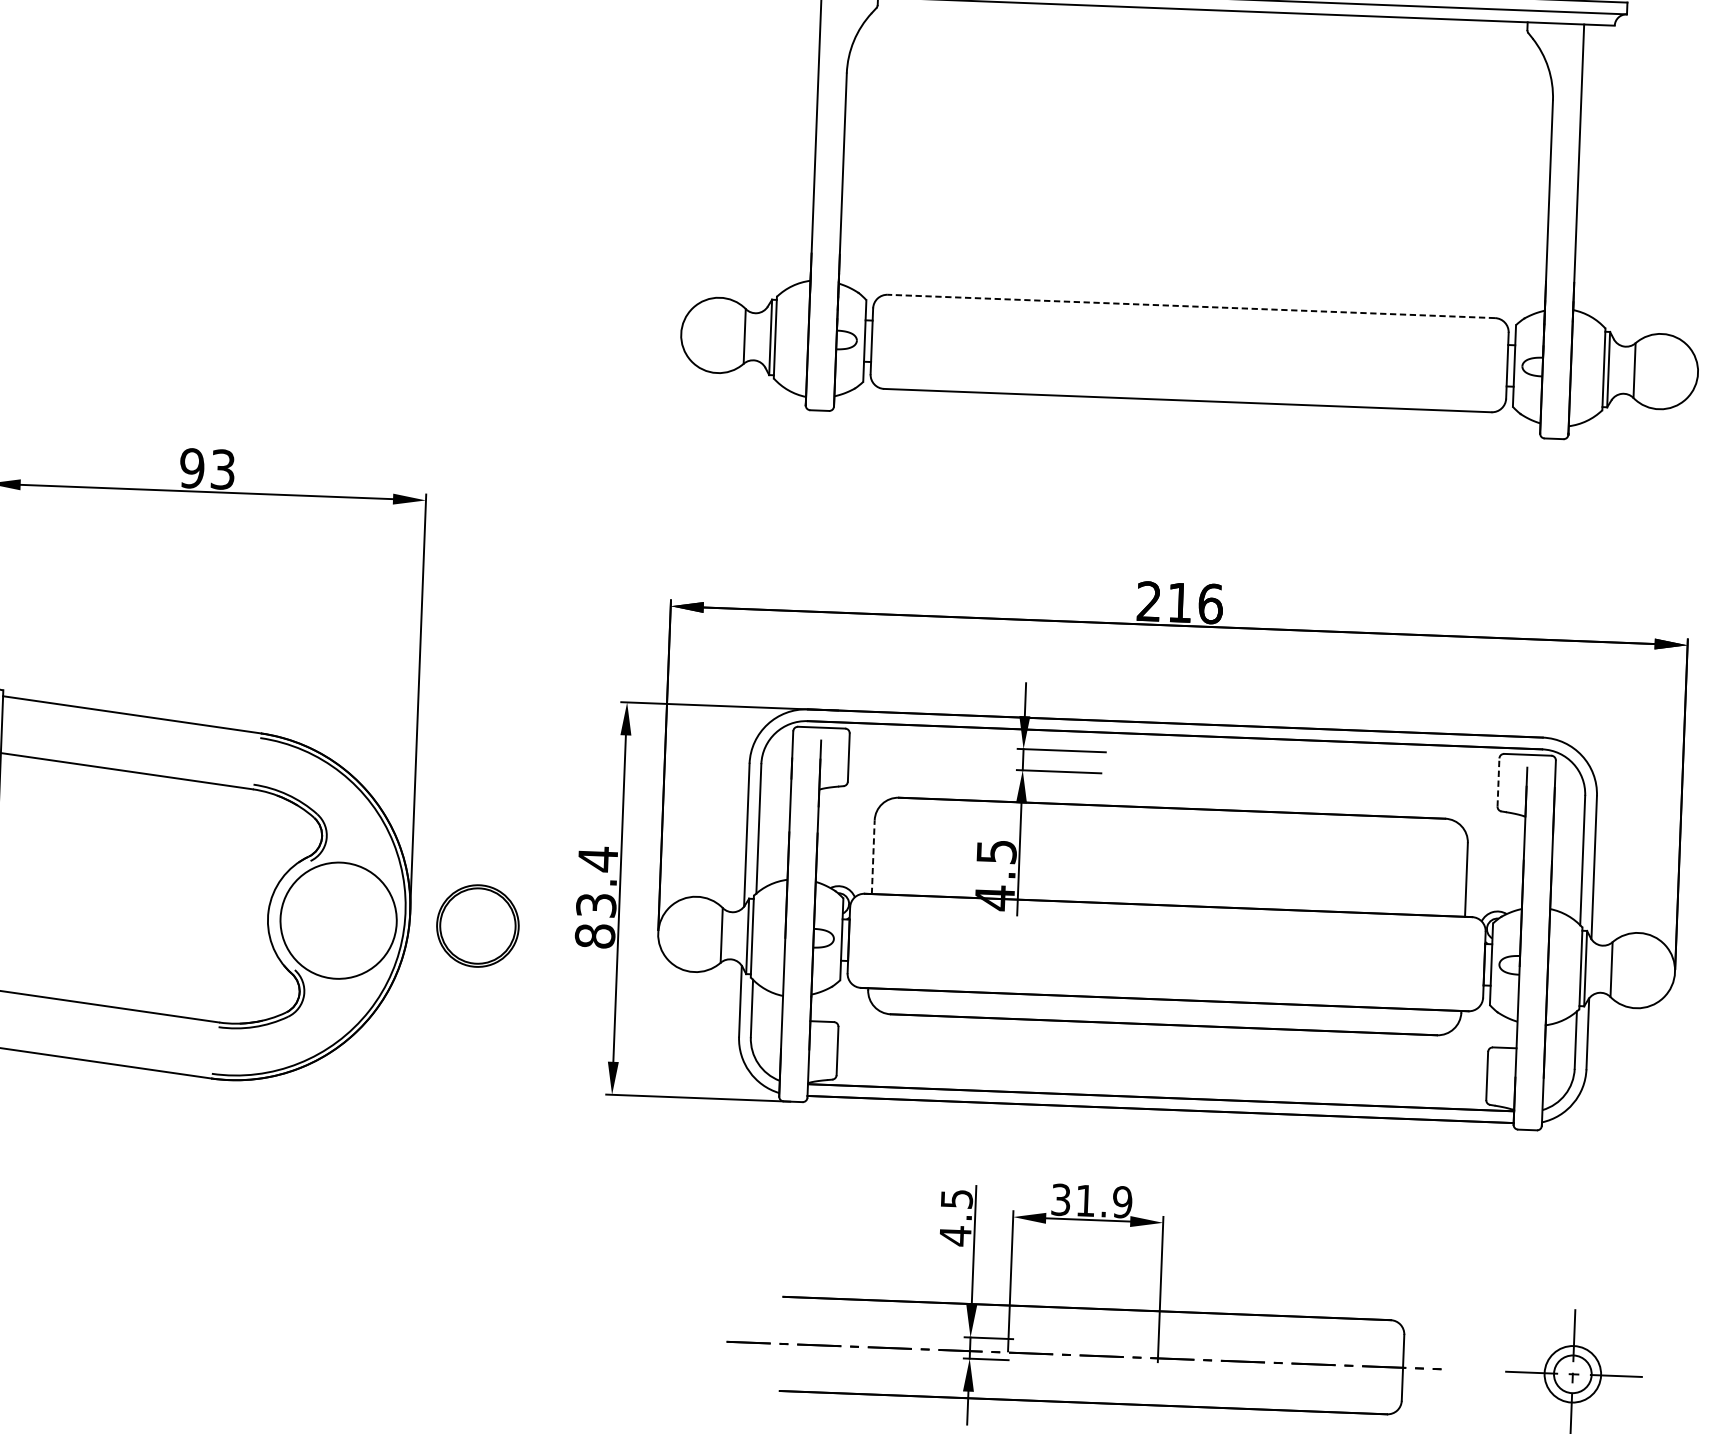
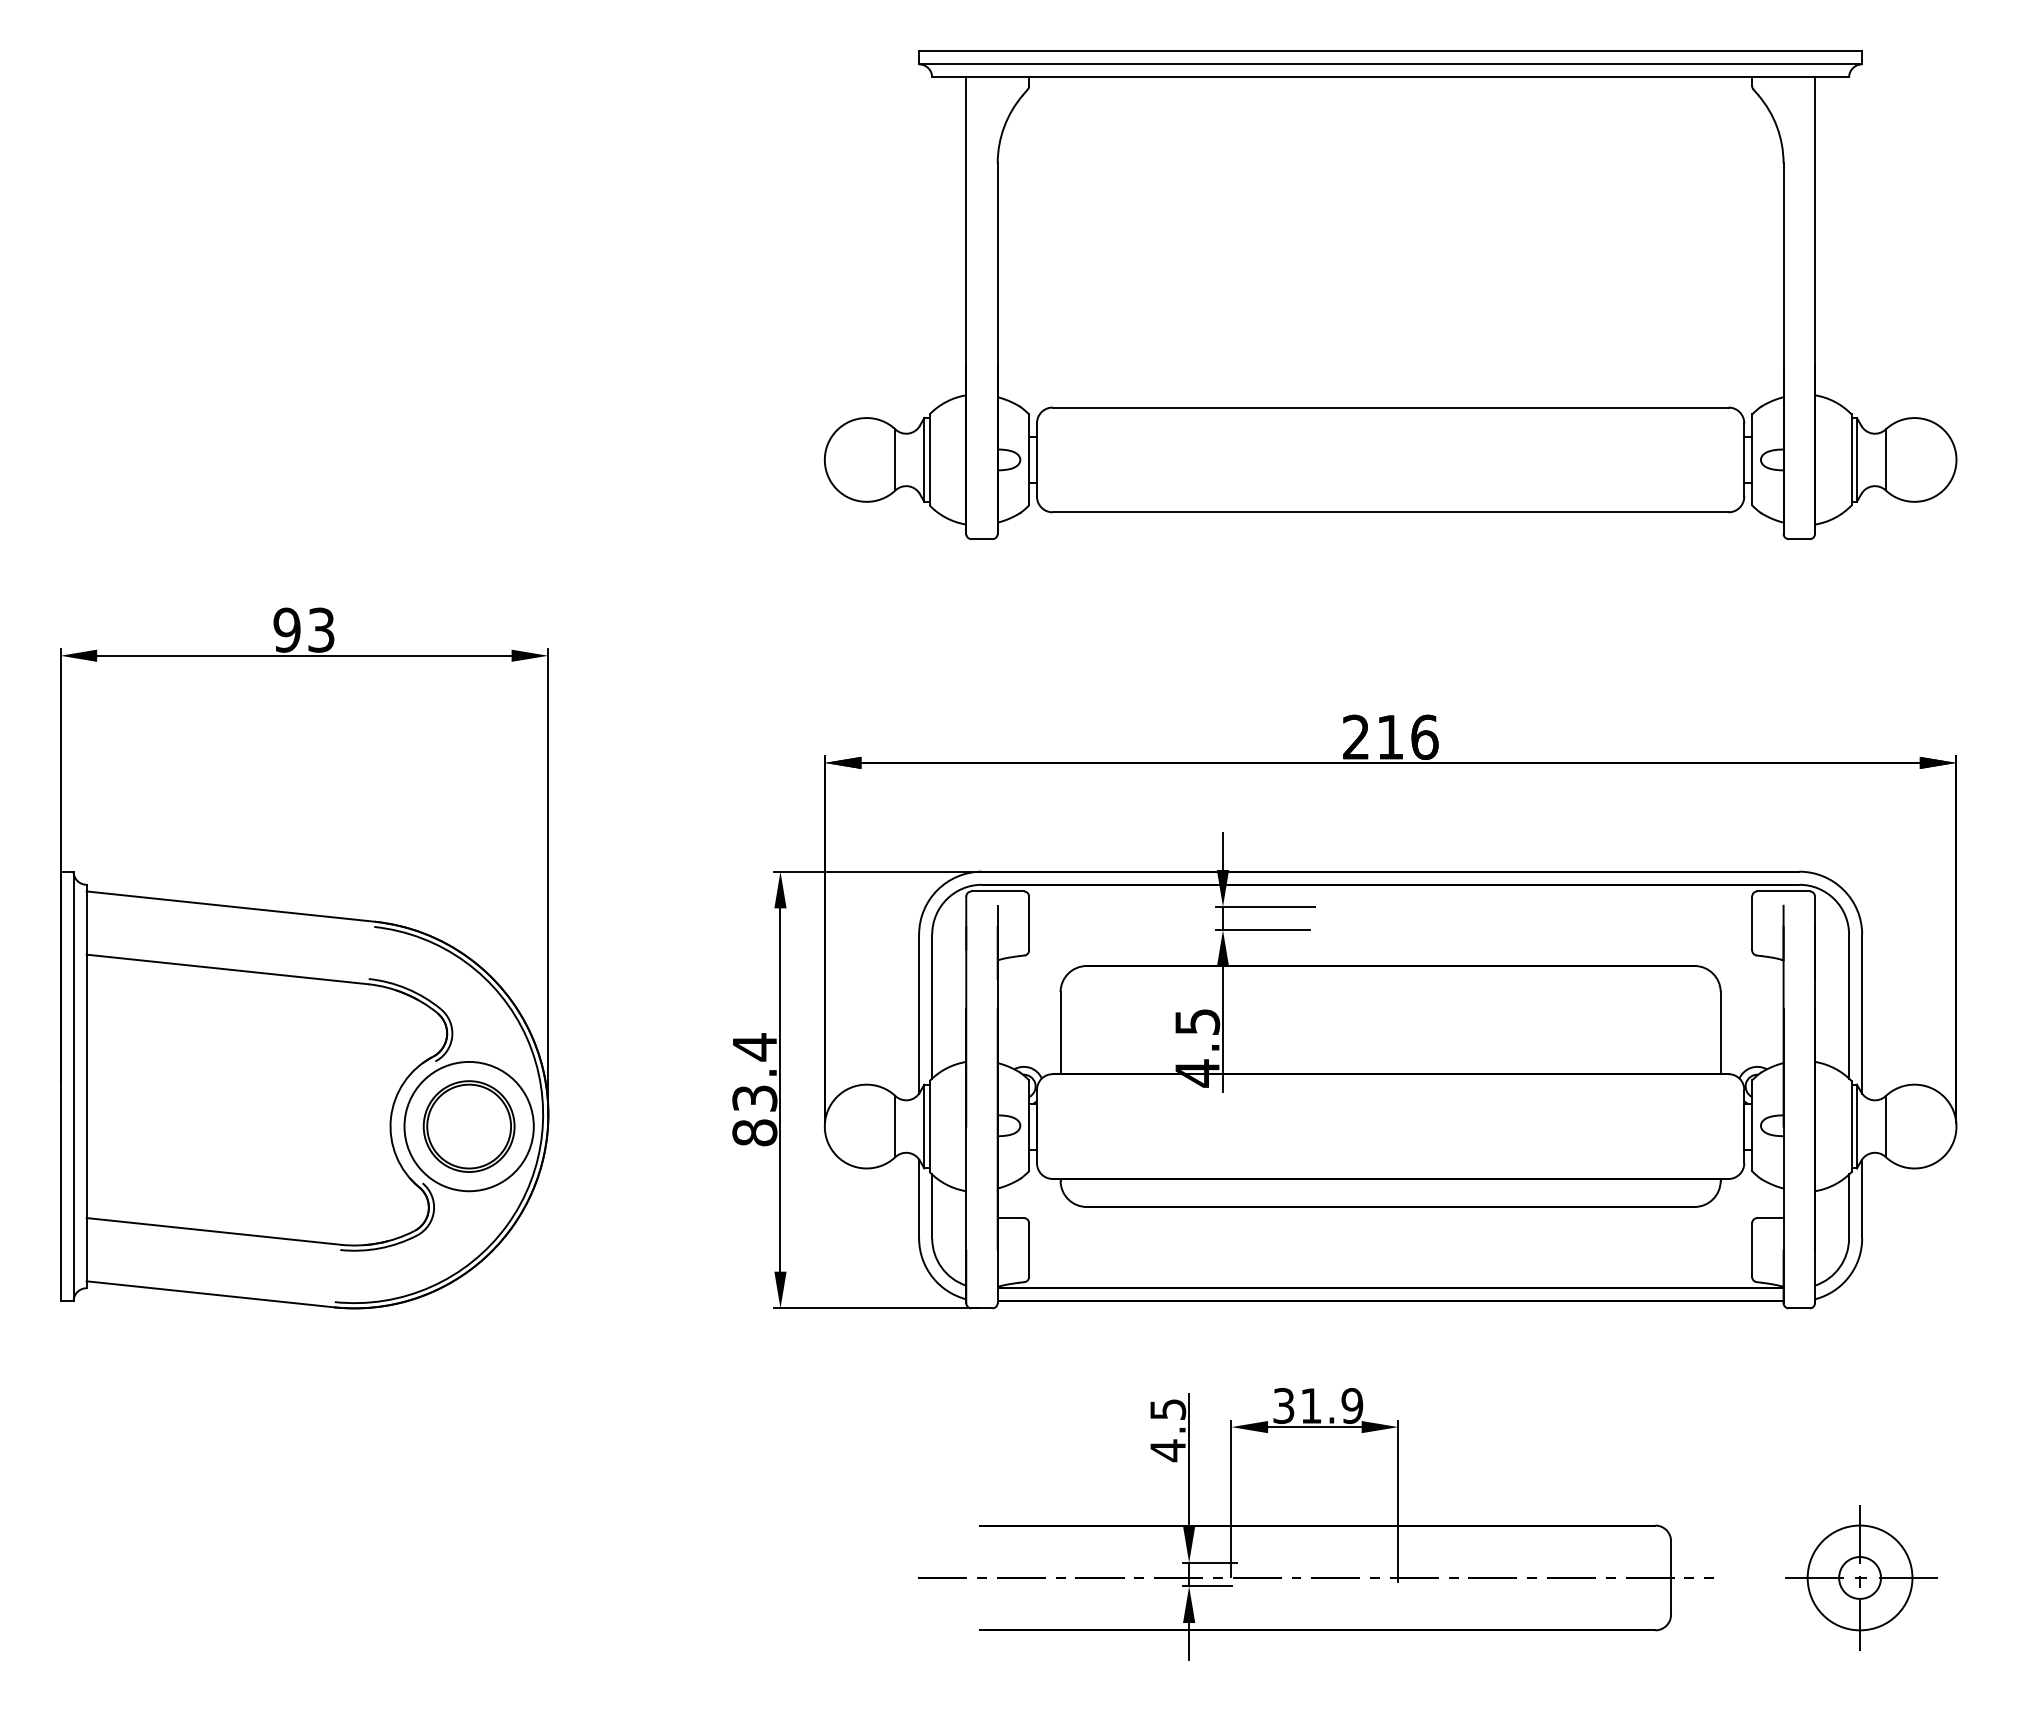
line: (1191, 306) -> (1390, 407), dashed -> solid
line: (1498, 782) -> (1752, 923), dashed -> solid
line: (873, 857) -> (1060, 1033), dashed -> solid
part: (477, 925) -> (468, 1126), moved
circle: (1572, 1373) -> (1859, 1577), size x1.67

